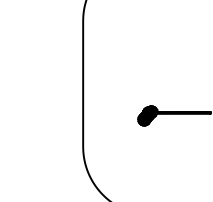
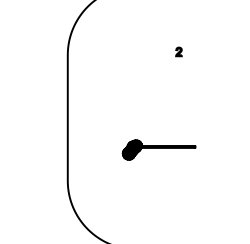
part: (193, 17) -> (178, 51), added

